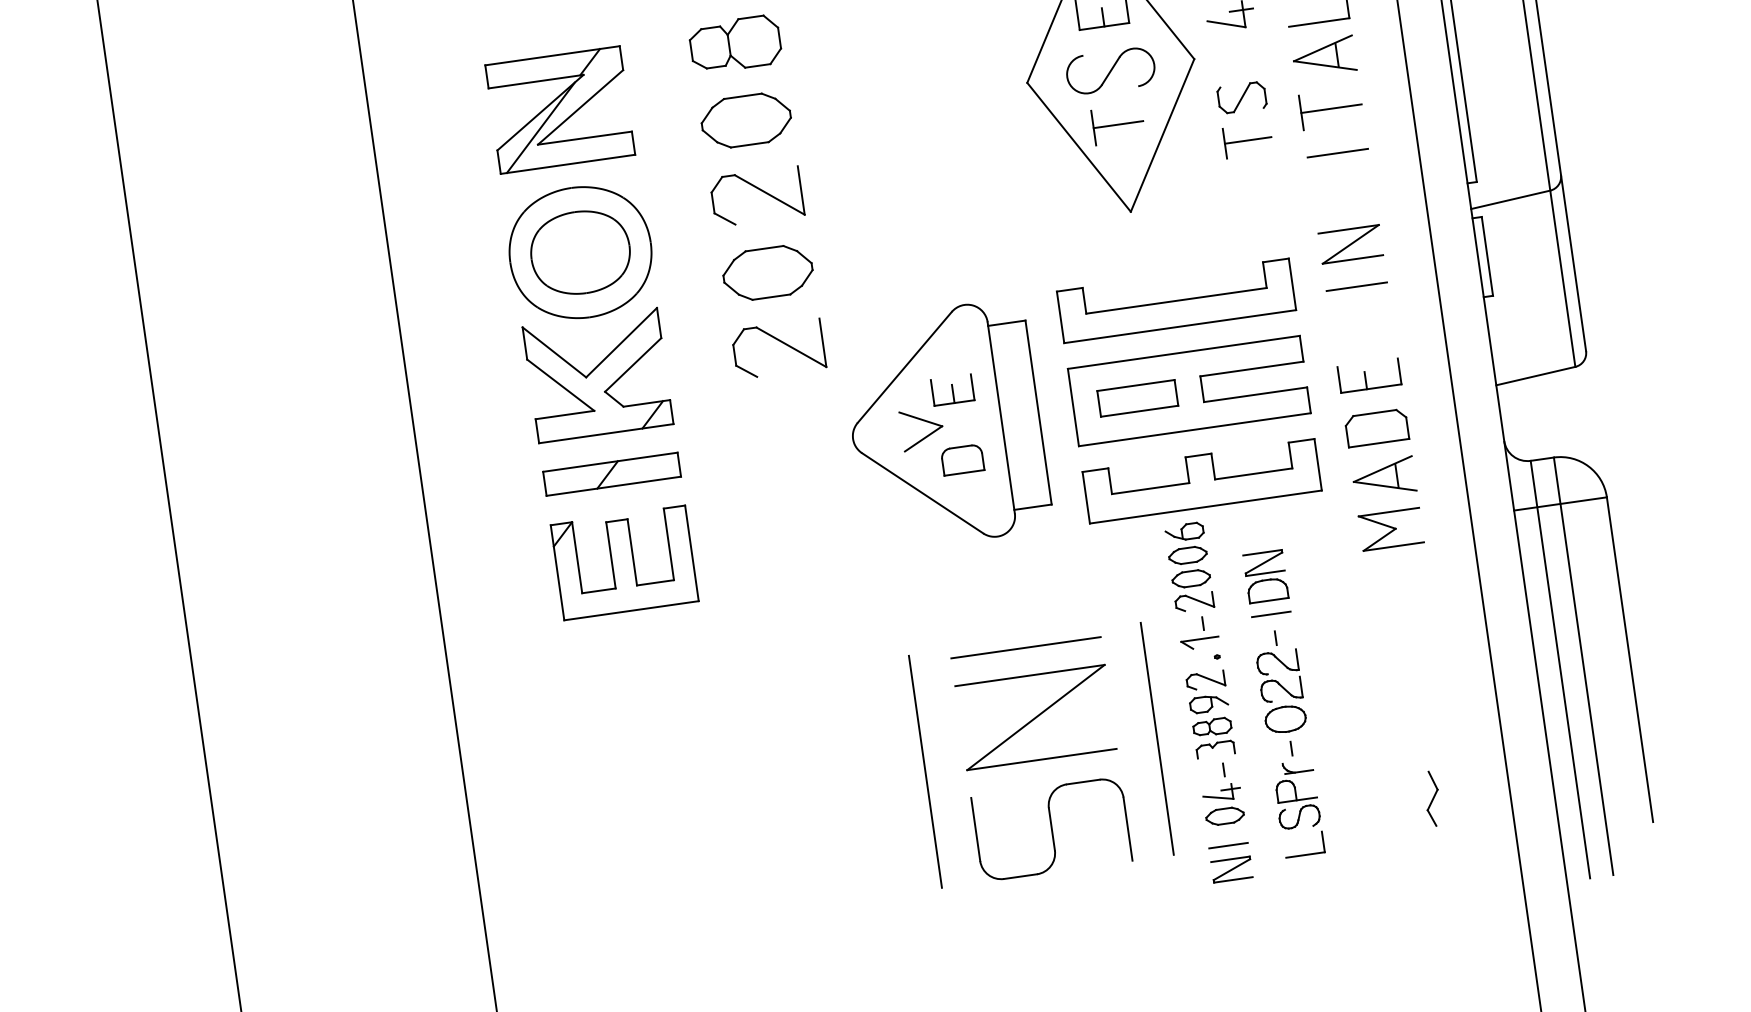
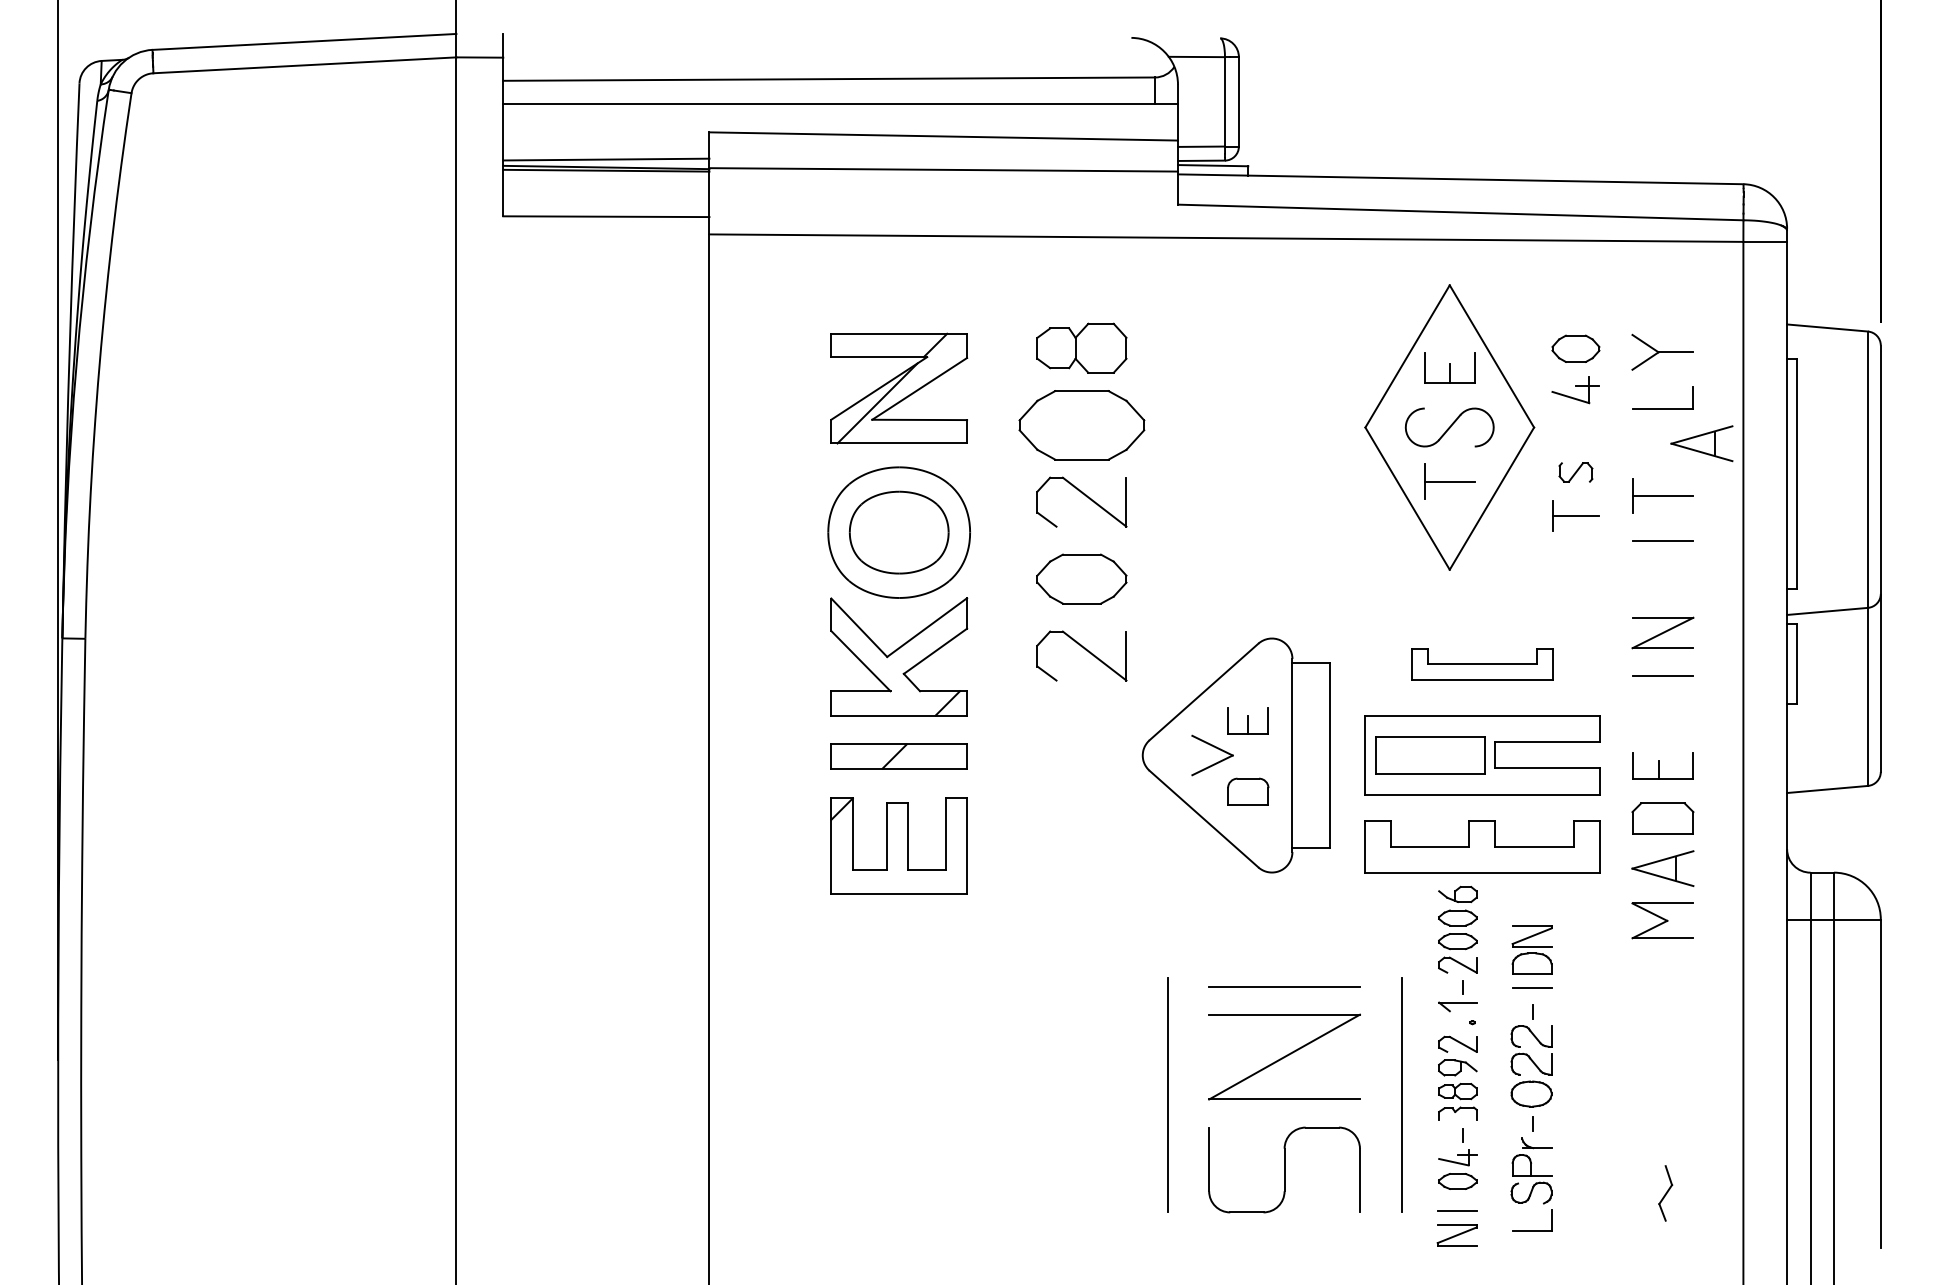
part: (1323, 56) -> (1701, 443), moved
part: (1241, 97) -> (1575, 472), size x0.7
part: (745, 119) -> (1081, 424), size x1.4
part: (1176, 299) -> (1482, 663), size x0.6
part: (1136, 397) -> (1429, 754), size x1.4

